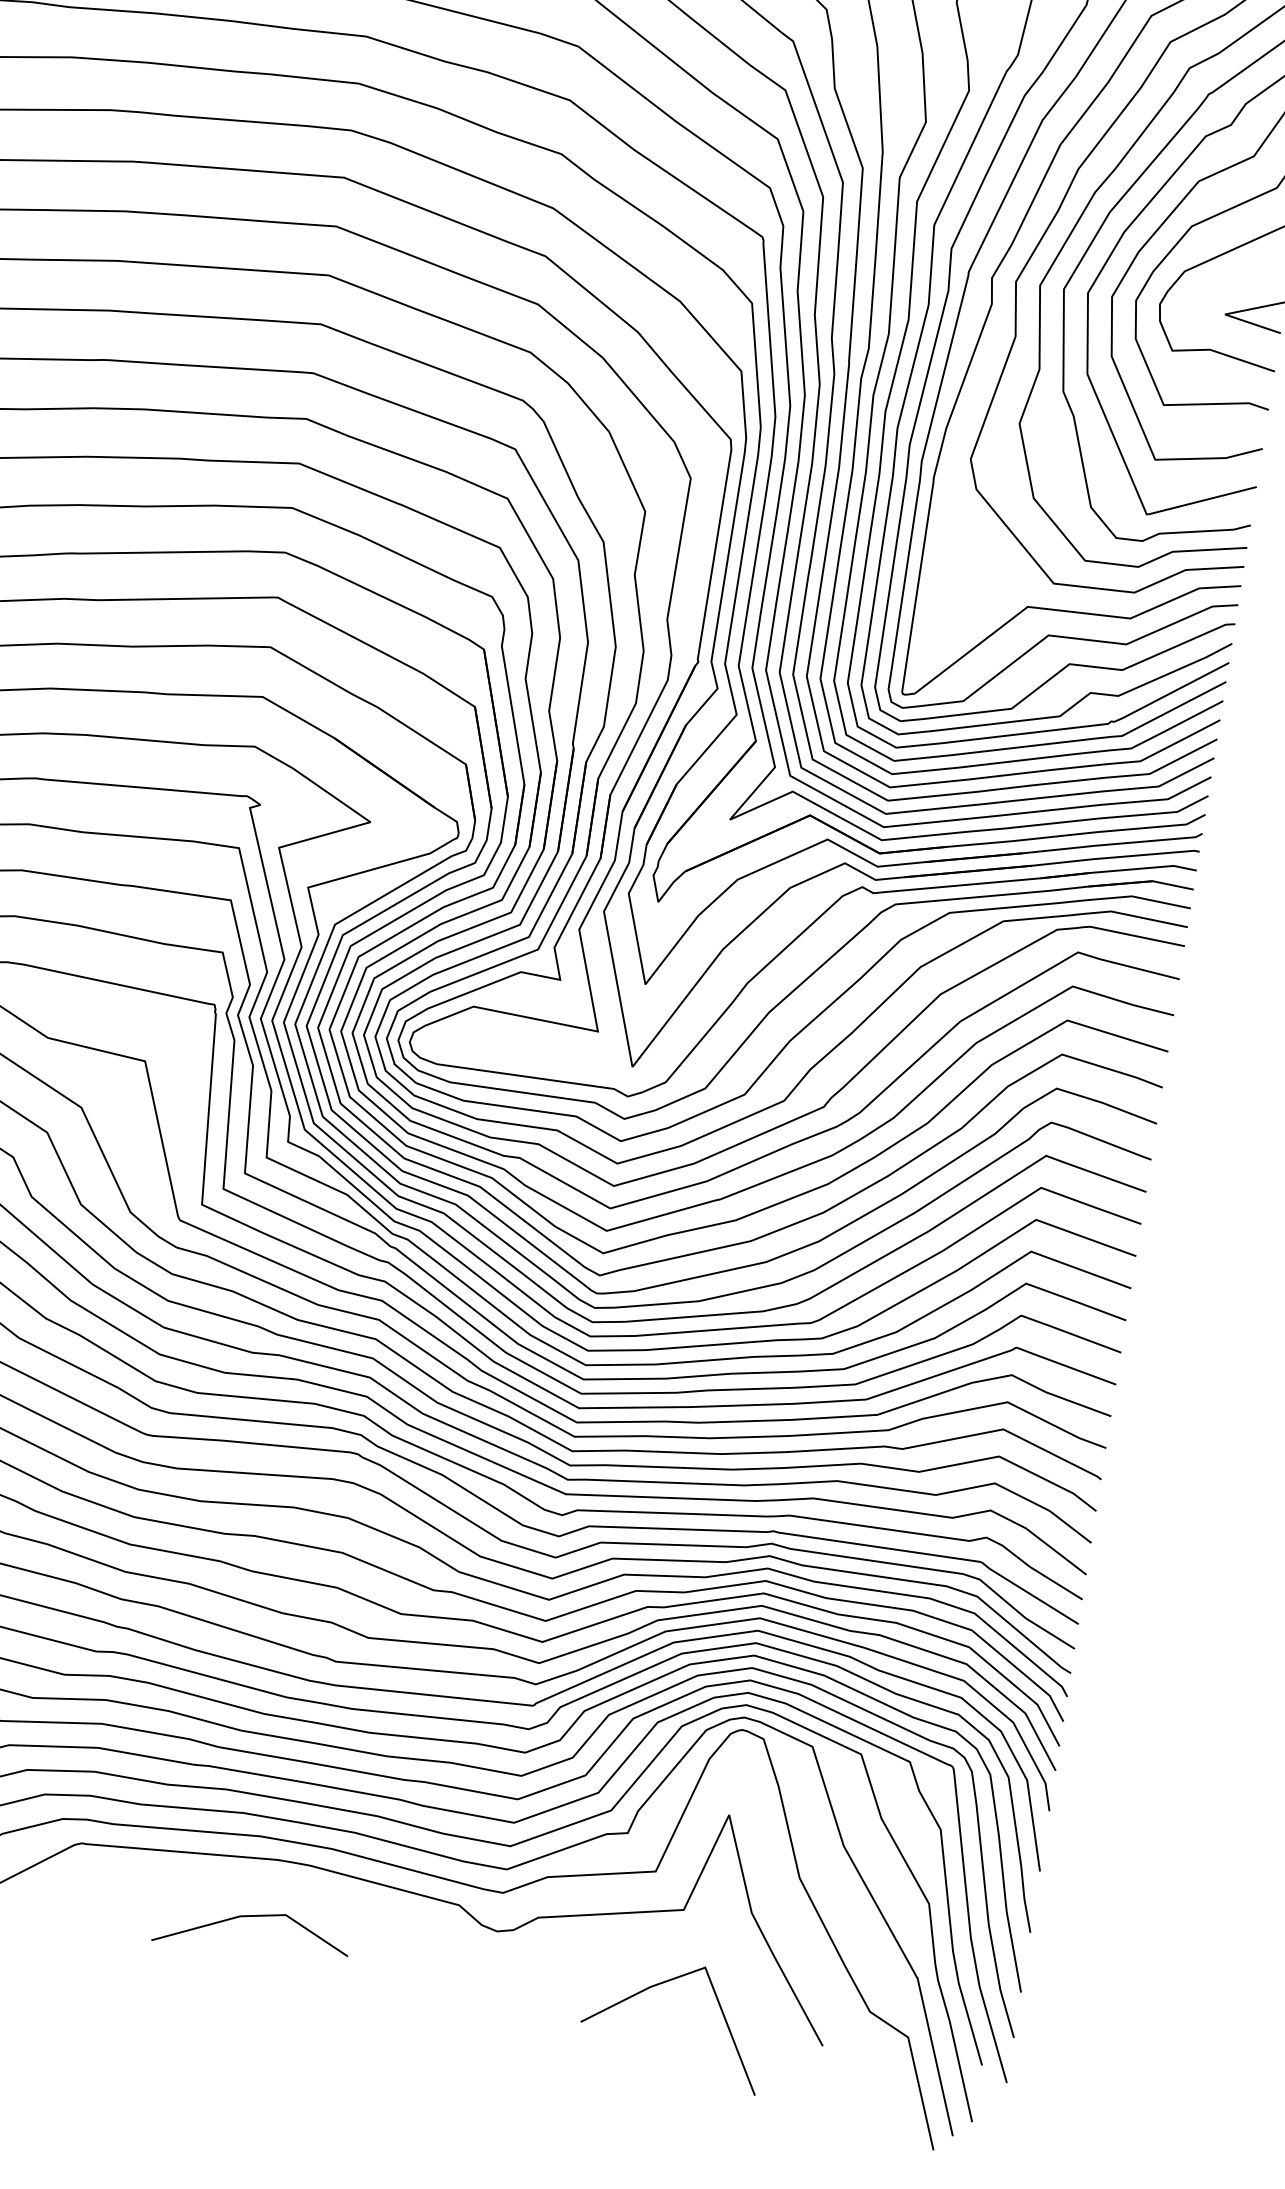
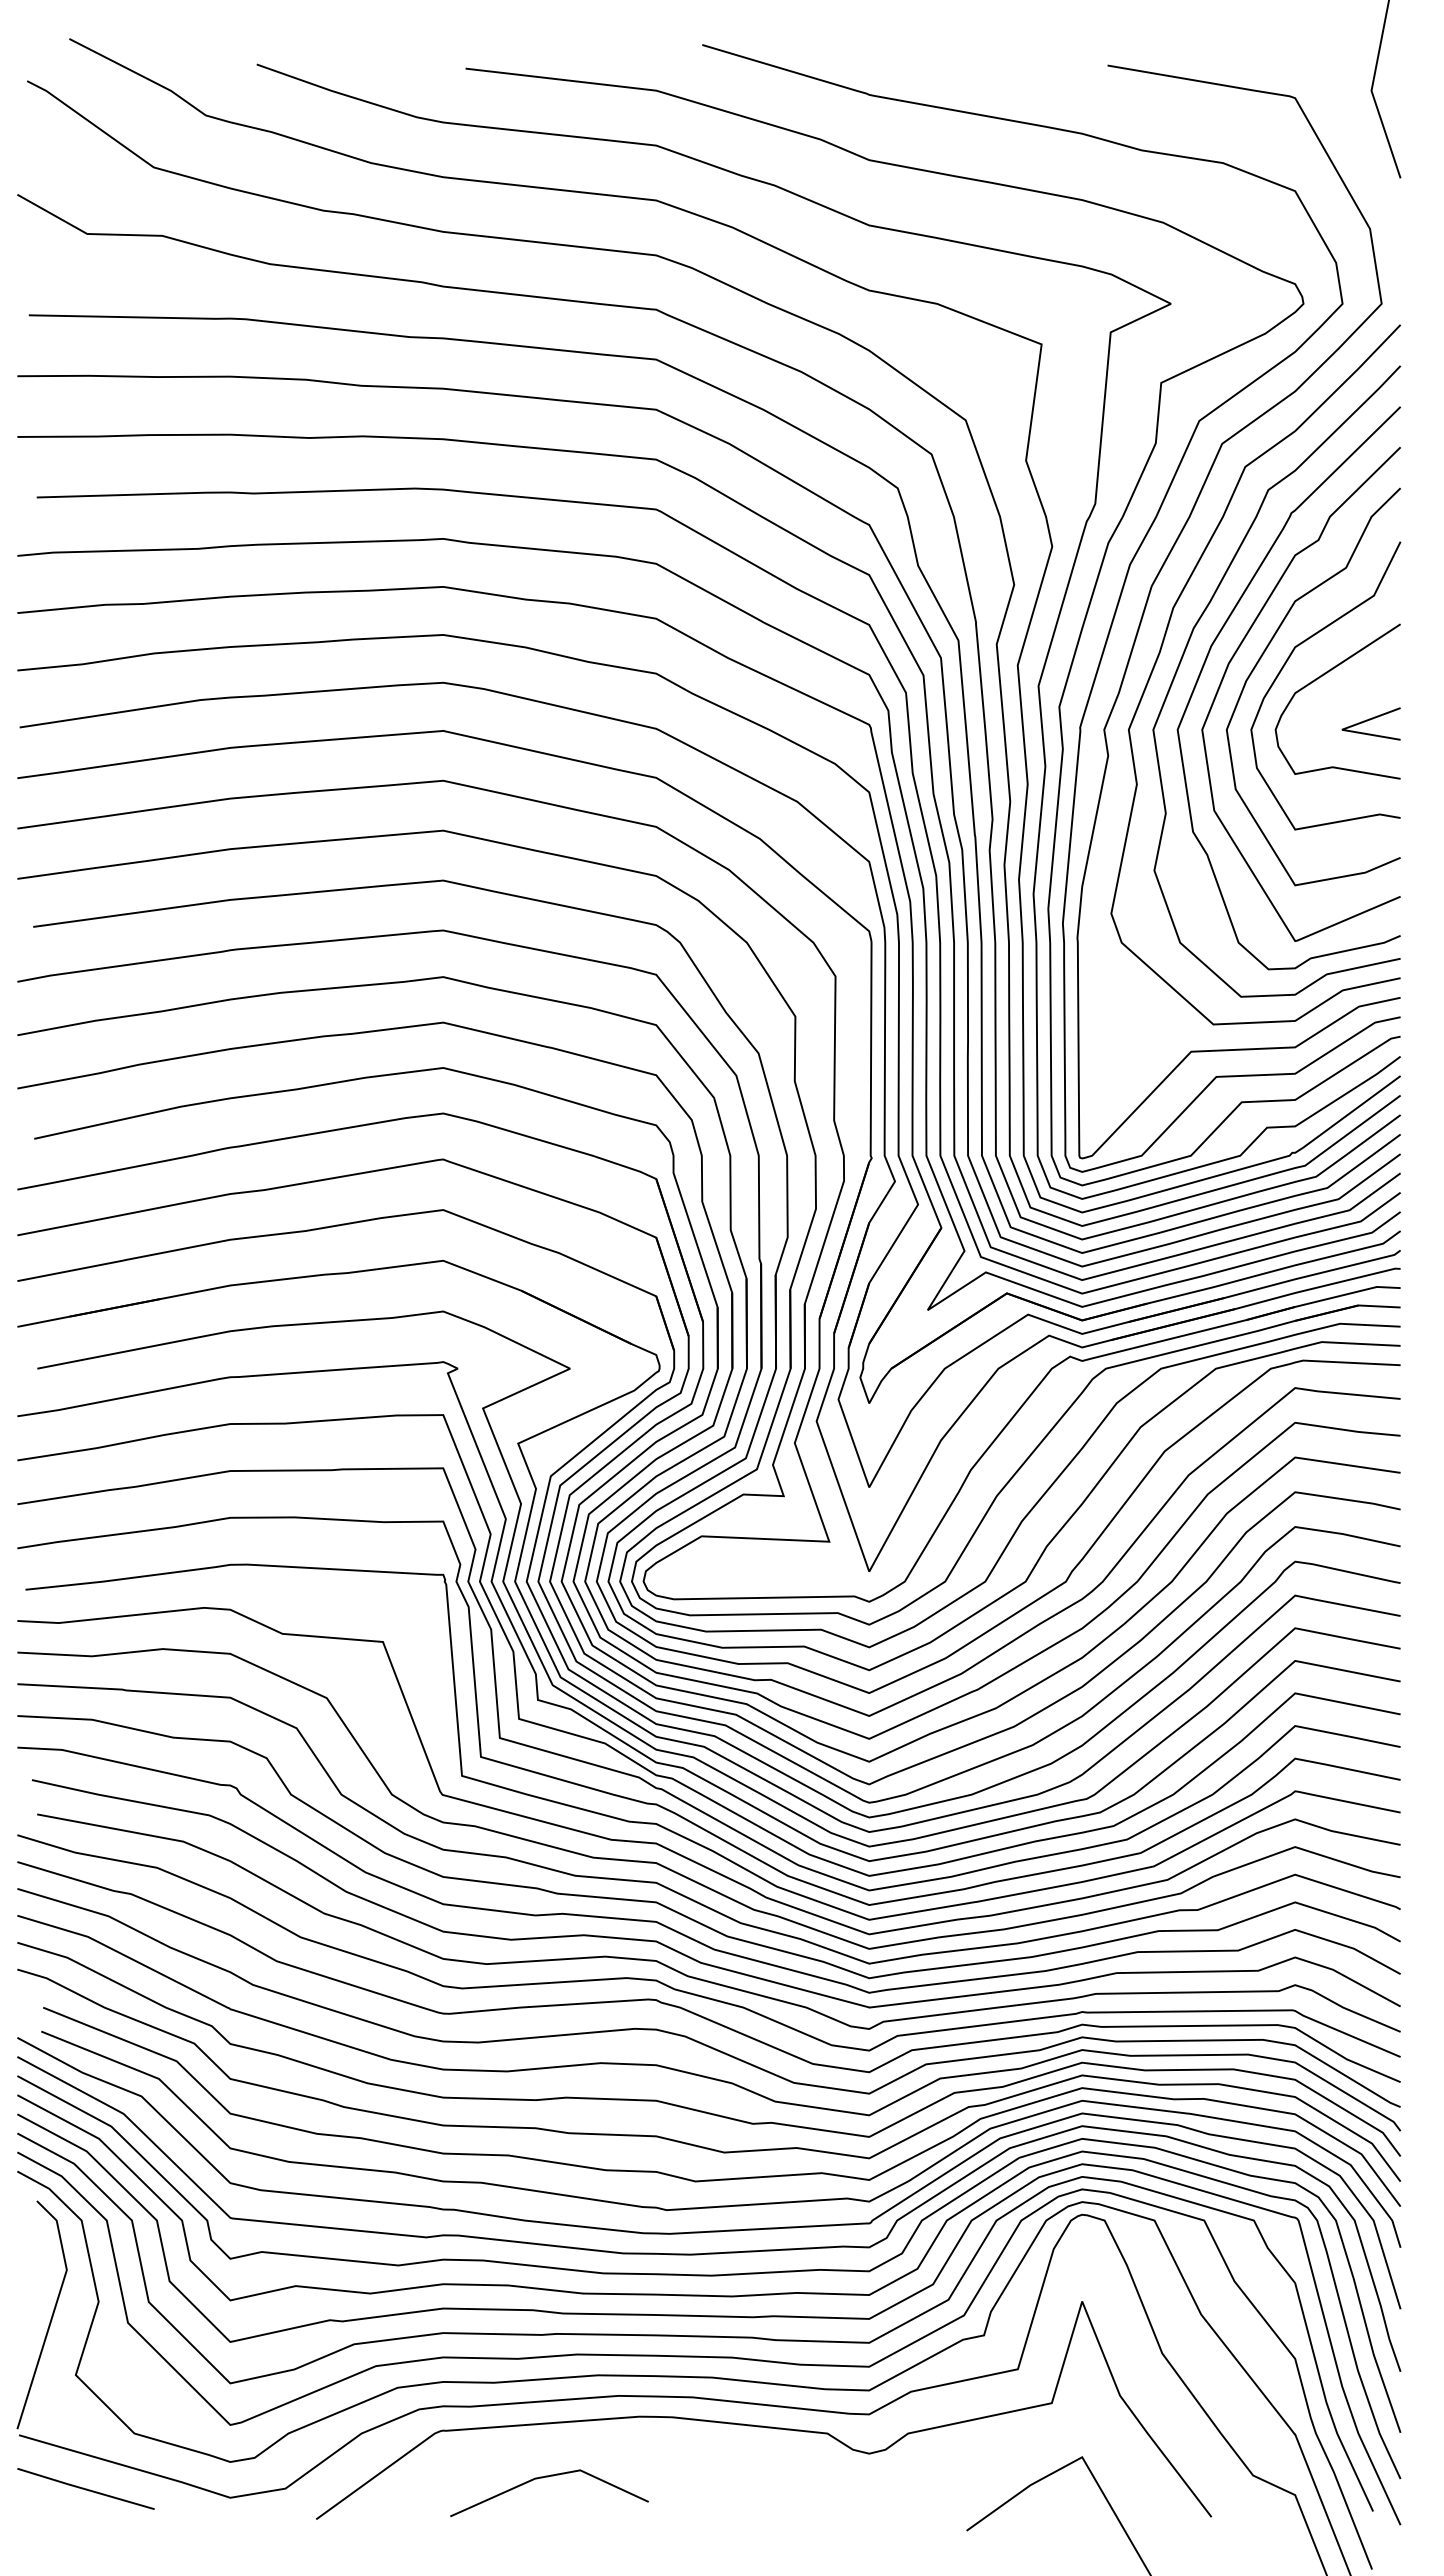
line: (253, 1917) -> (548, 2477), moved

